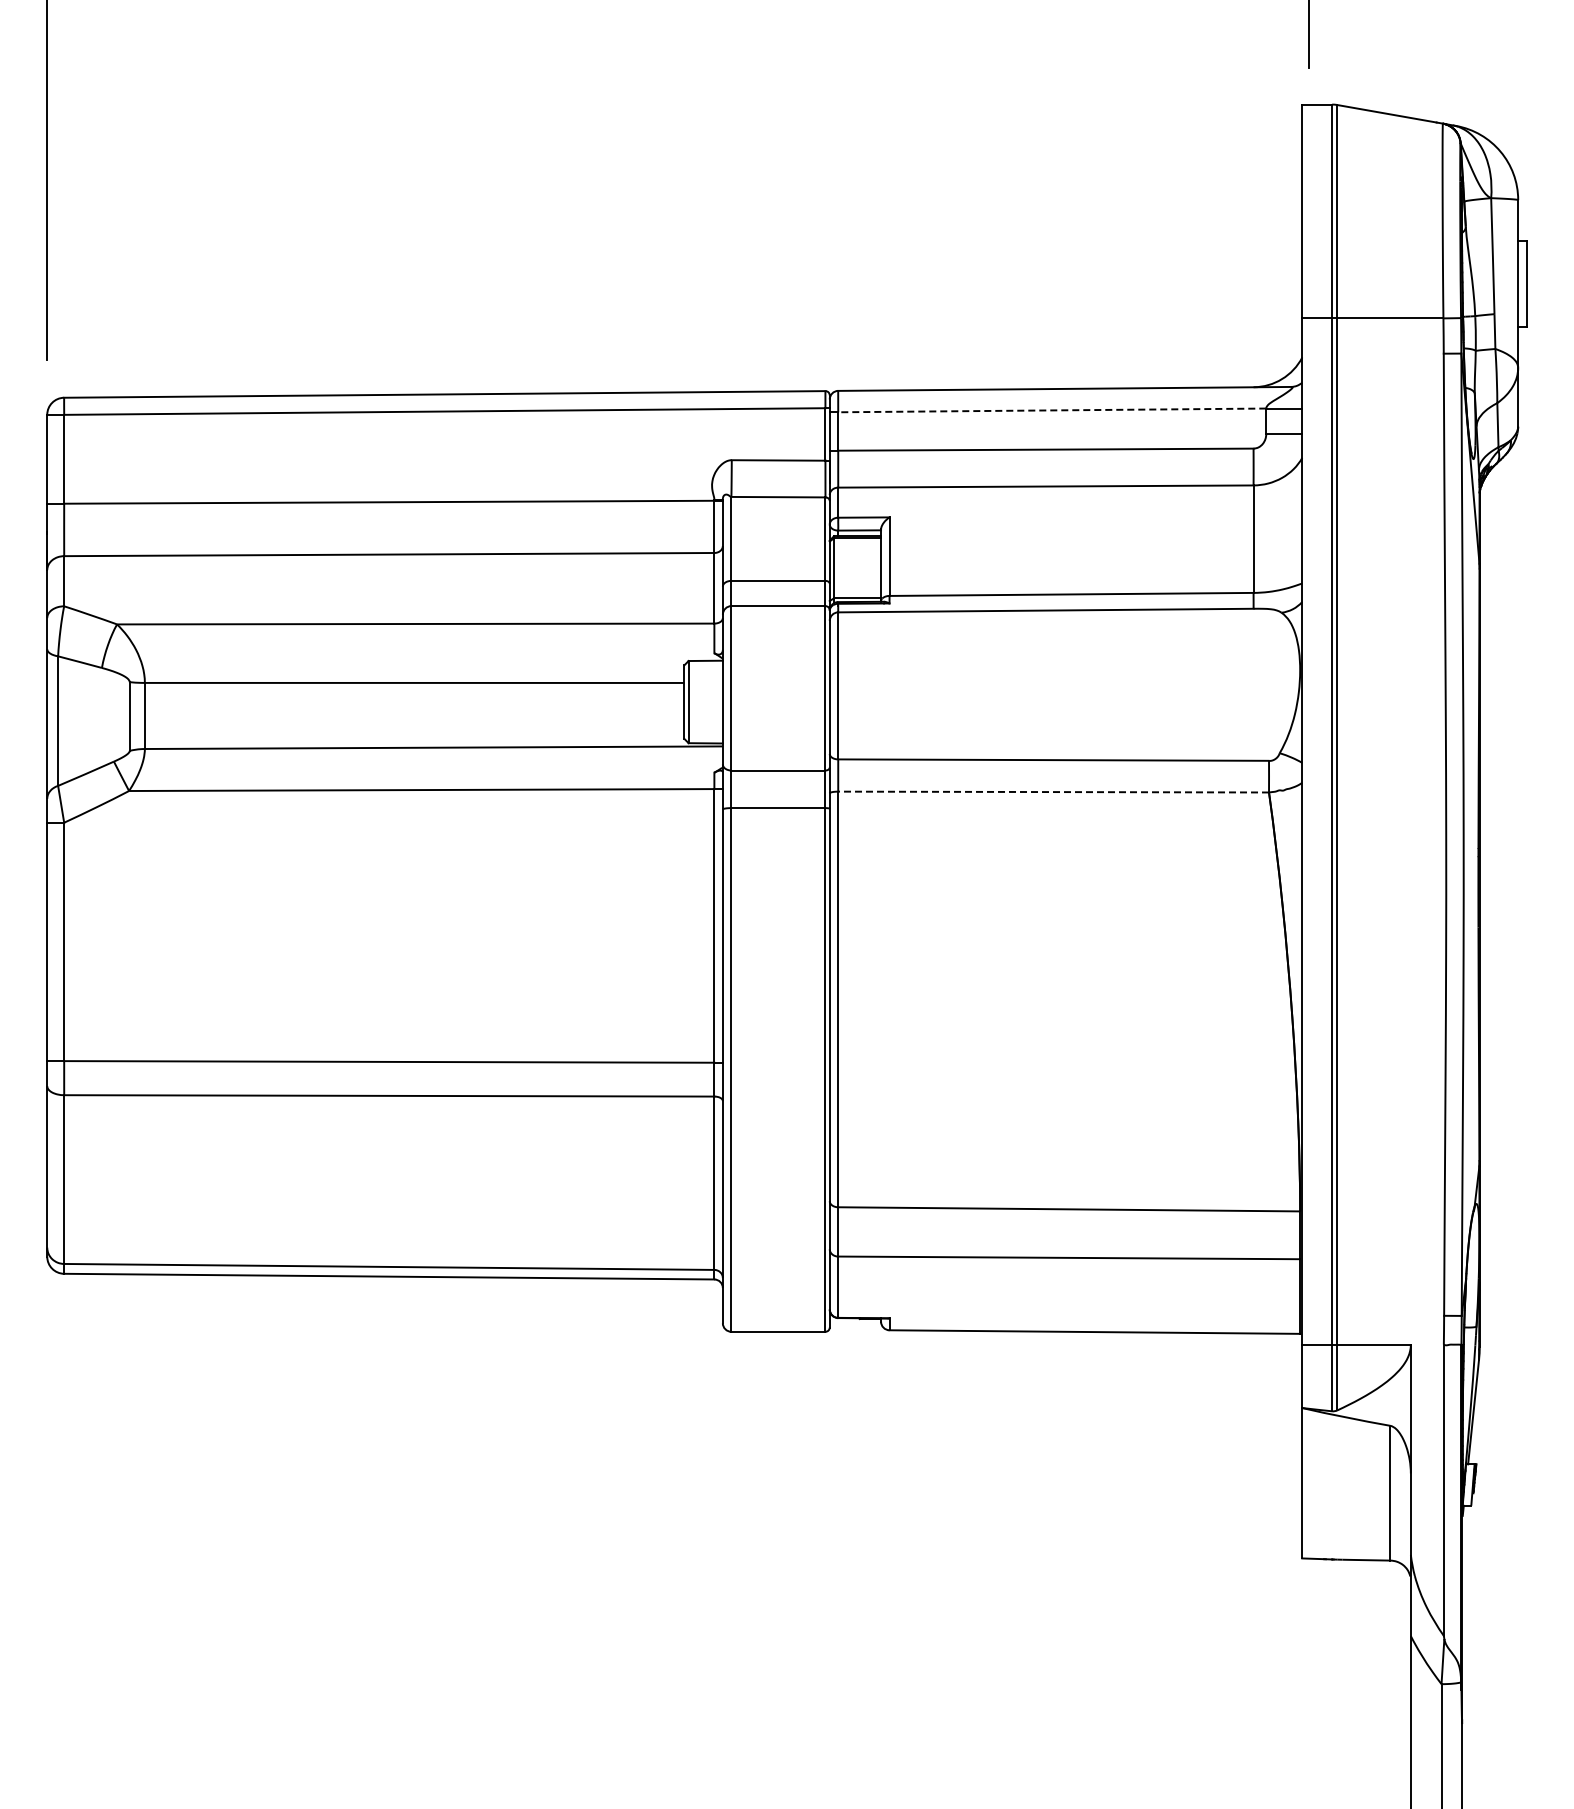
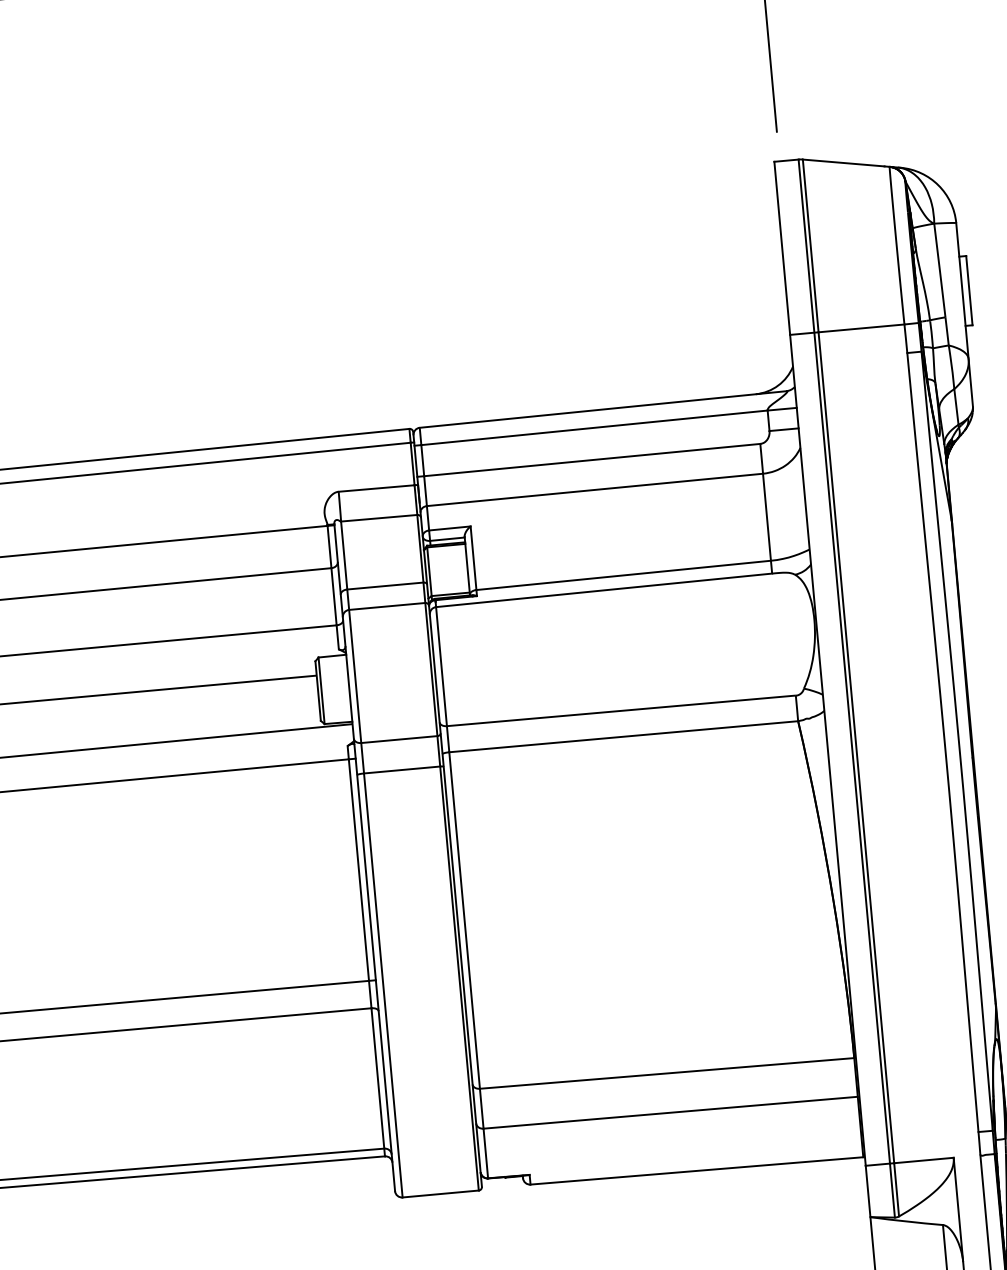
line: (1051, 410) -> (593, 427), dashed -> solid
line: (1053, 792) -> (623, 737), dashed -> solid

